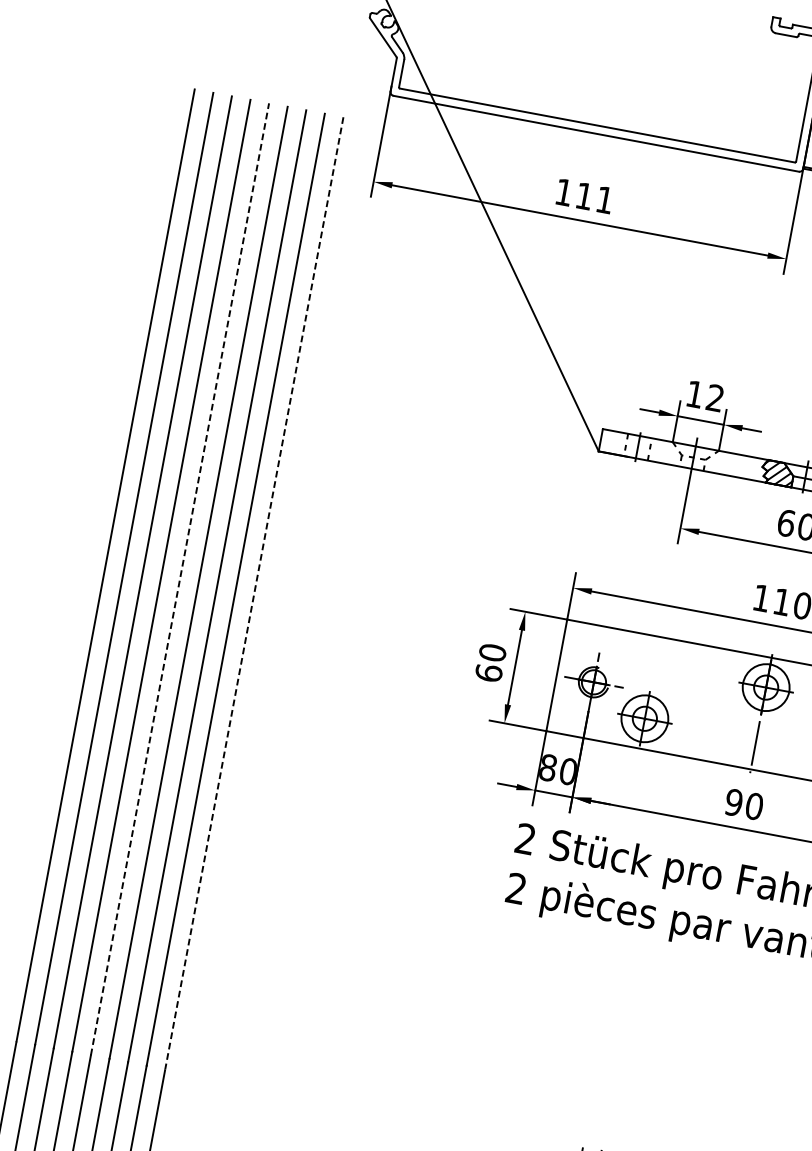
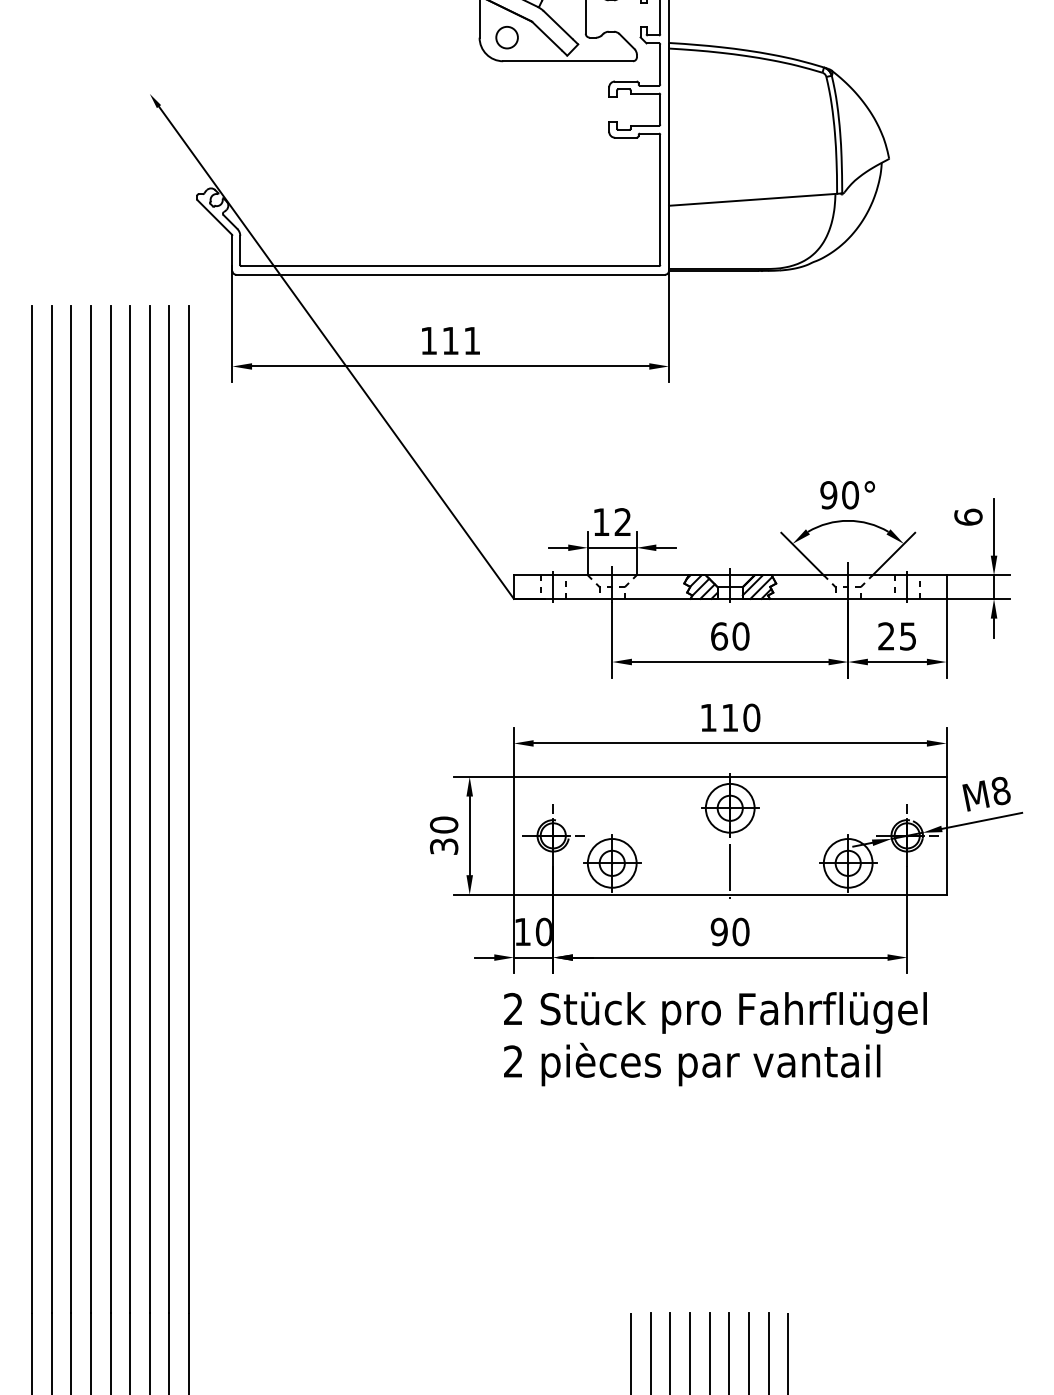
line: (180, 579) -> (110, 809), dashed -> solid
line: (254, 594) -> (189, 810), dashed -> solid
text: (489, 673) -> (444, 846), 60 -> 30
text: (548, 767) -> (523, 931), 80 -> 10

